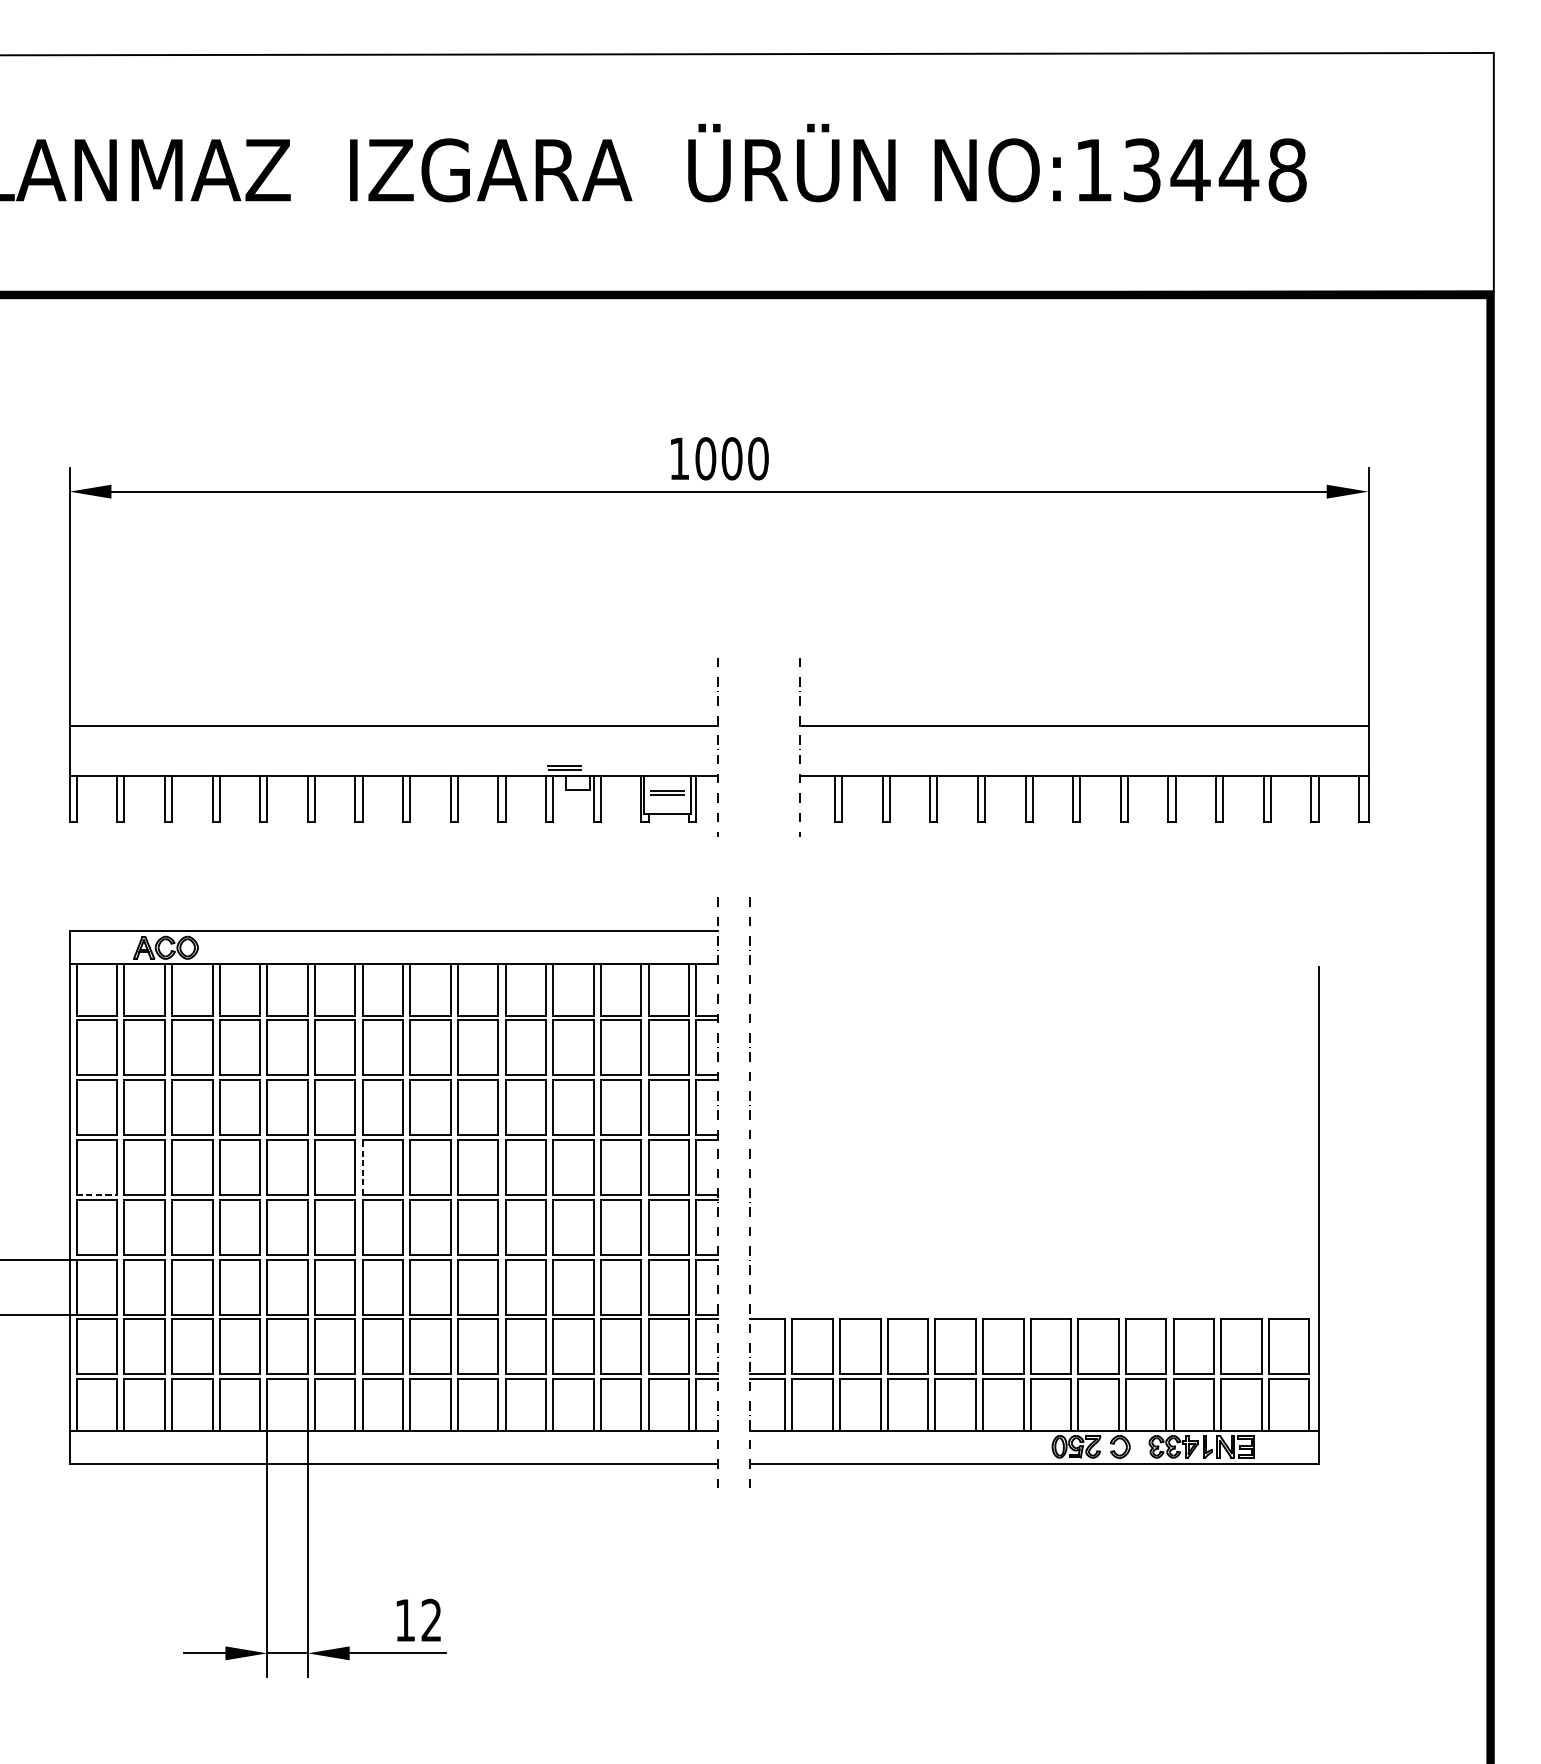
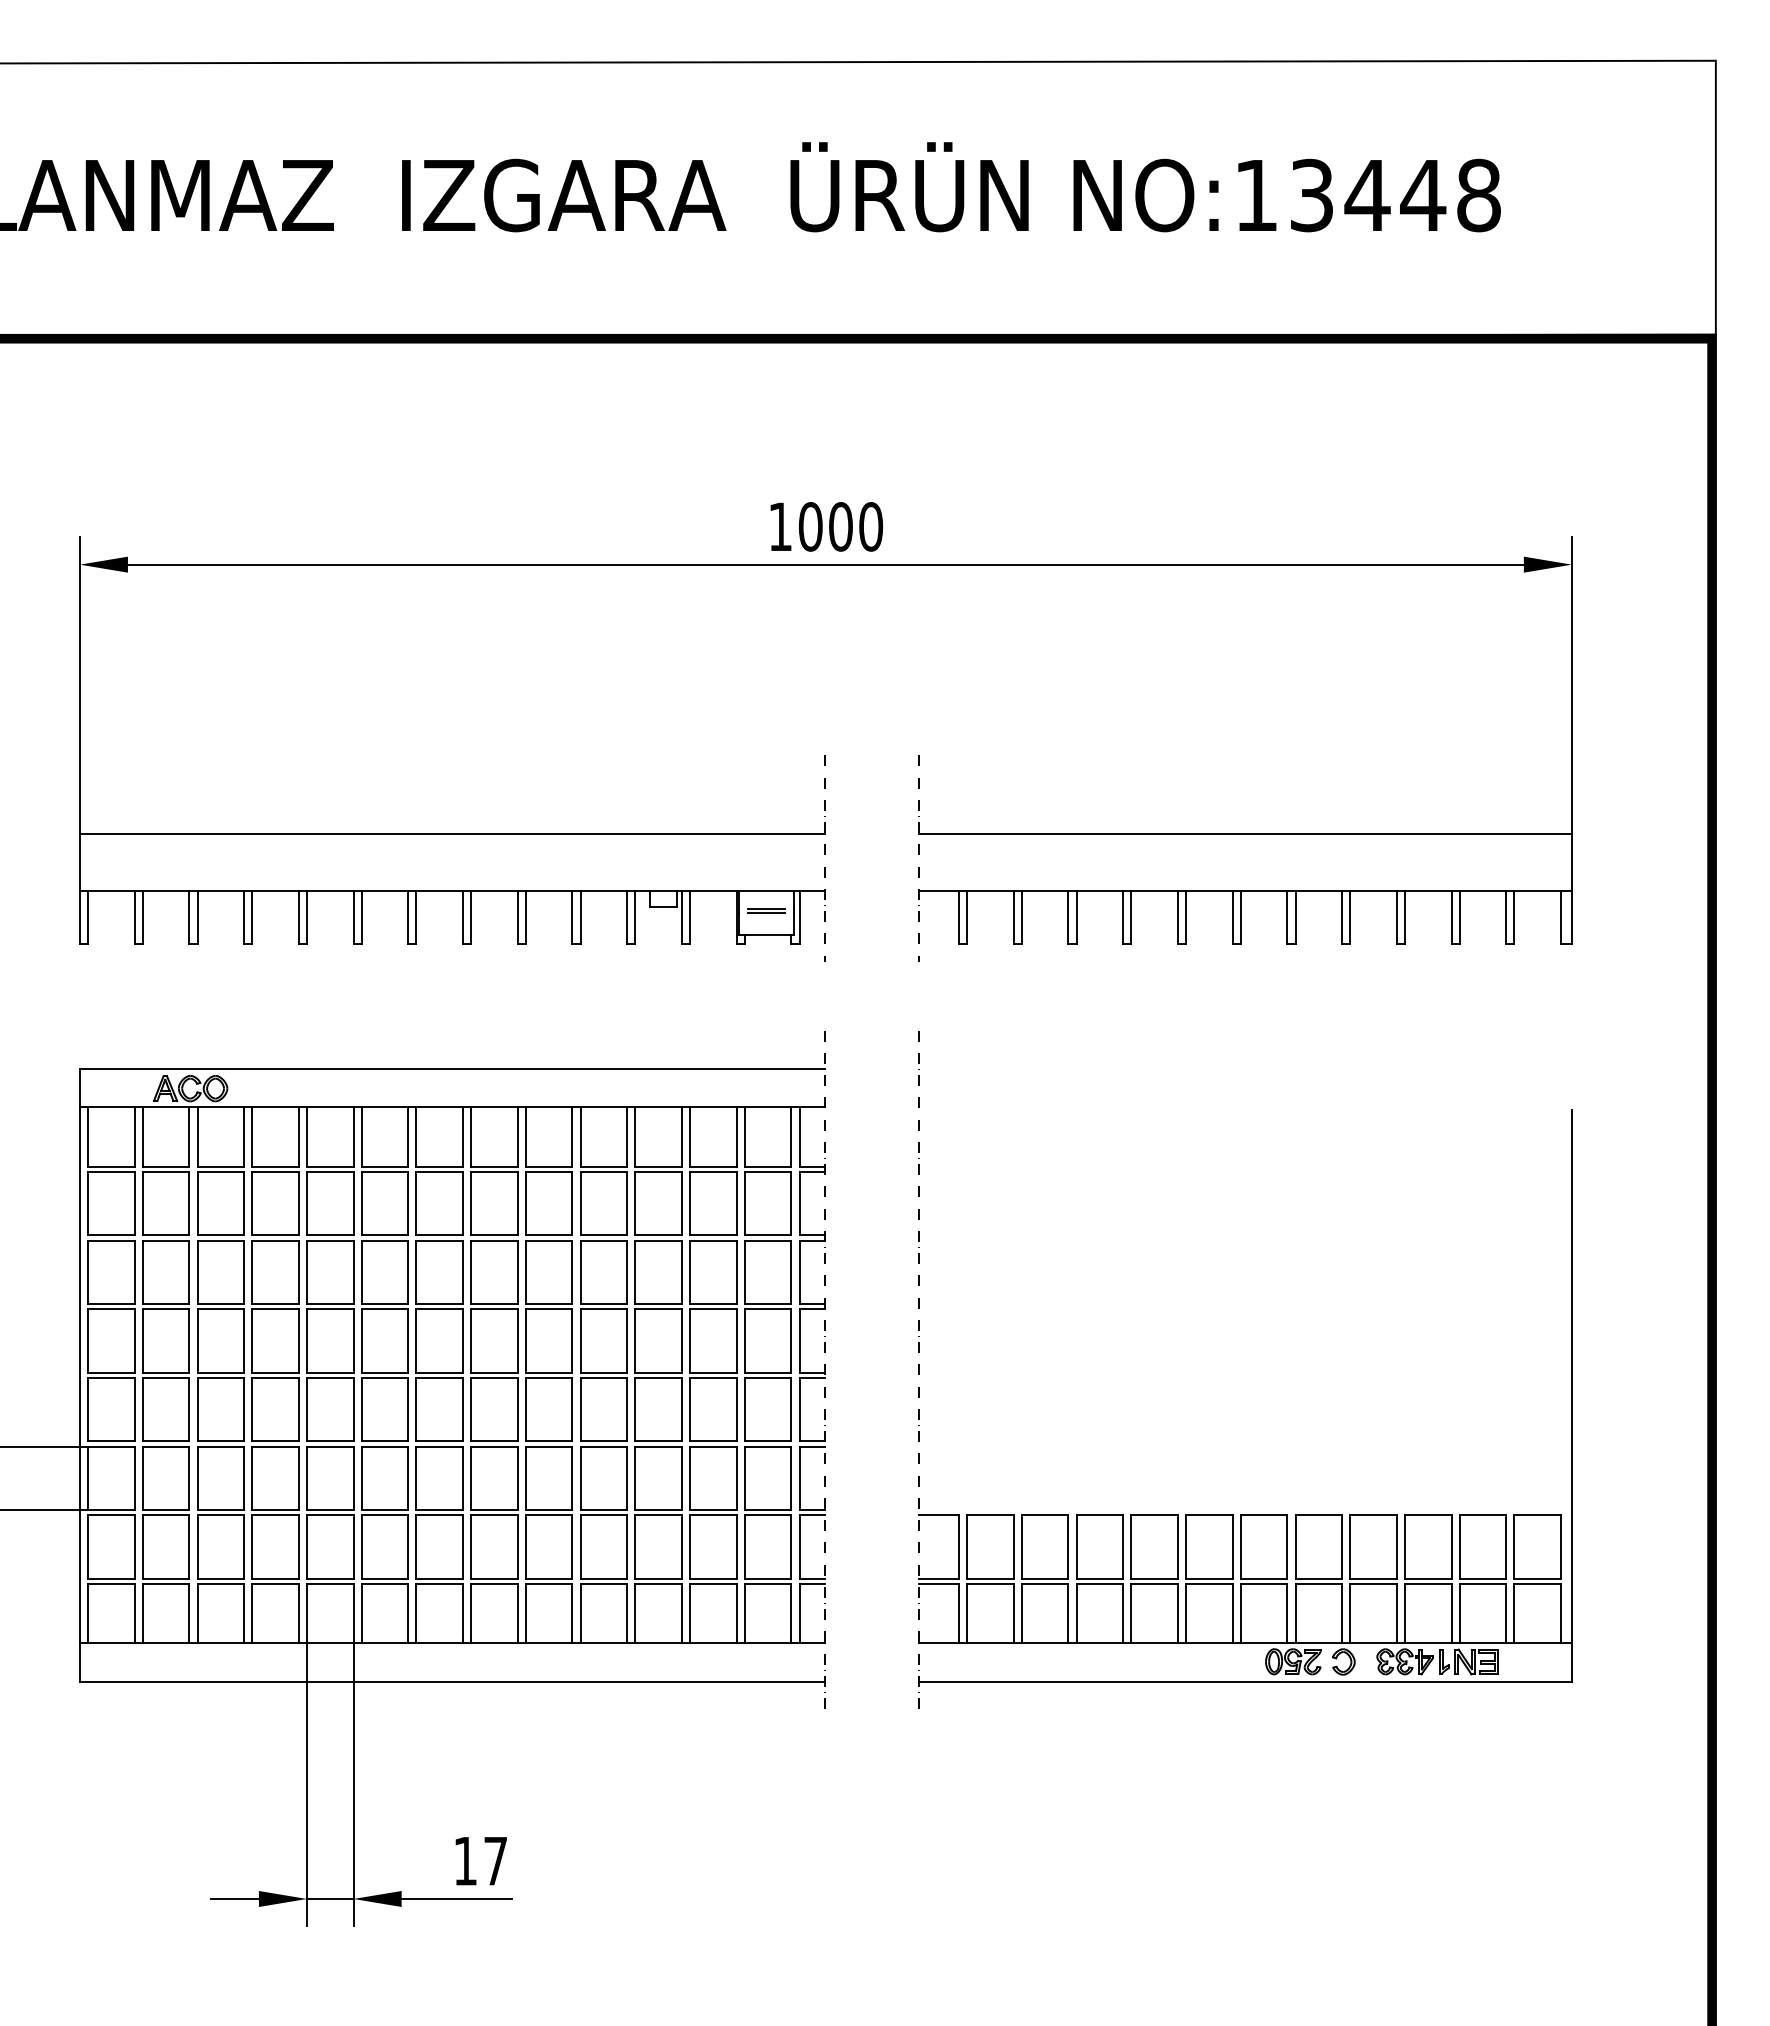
part: (564, 767) -> (648, 881), removed
line: (362, 1167) -> (416, 1340), dashed -> solid
line: (97, 1194) -> (111, 1372), dashed -> solid
part: (1034, 1318) -> (1245, 1514), moved
text: (431, 1619) -> (495, 1860), 12 -> 17

